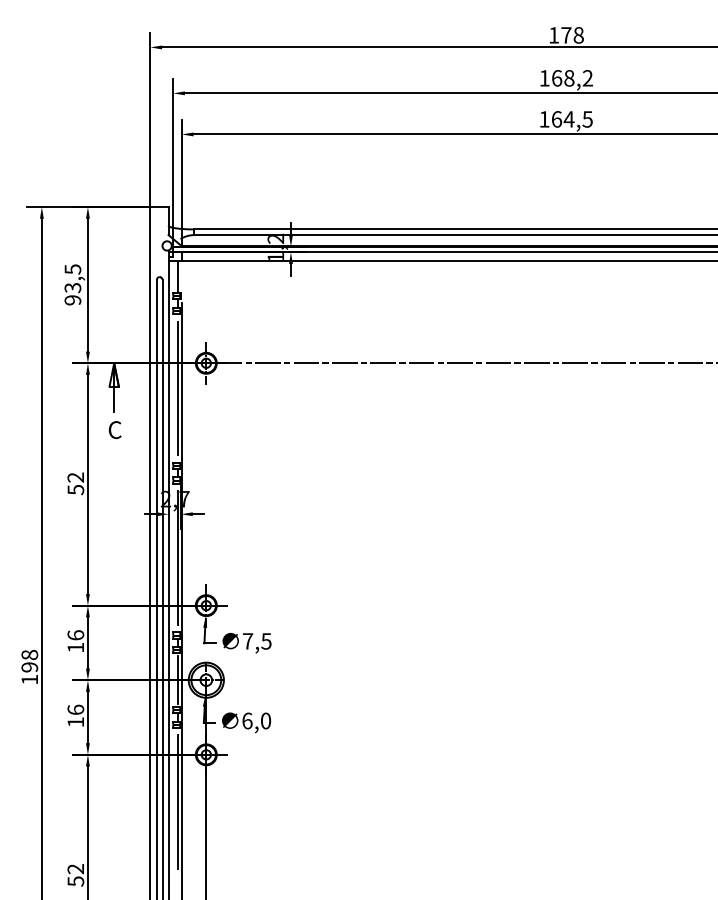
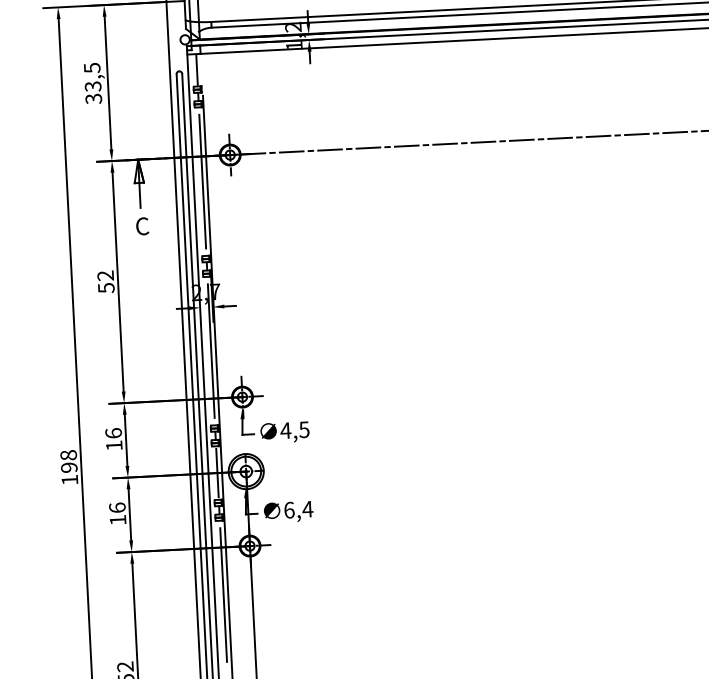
text: (73, 300) -> (94, 99), 93,5 -> 33,5
text: (247, 641) -> (285, 430), 7,5 -> 4,5
text: (265, 720) -> (307, 508), 6,0 -> 6,4

